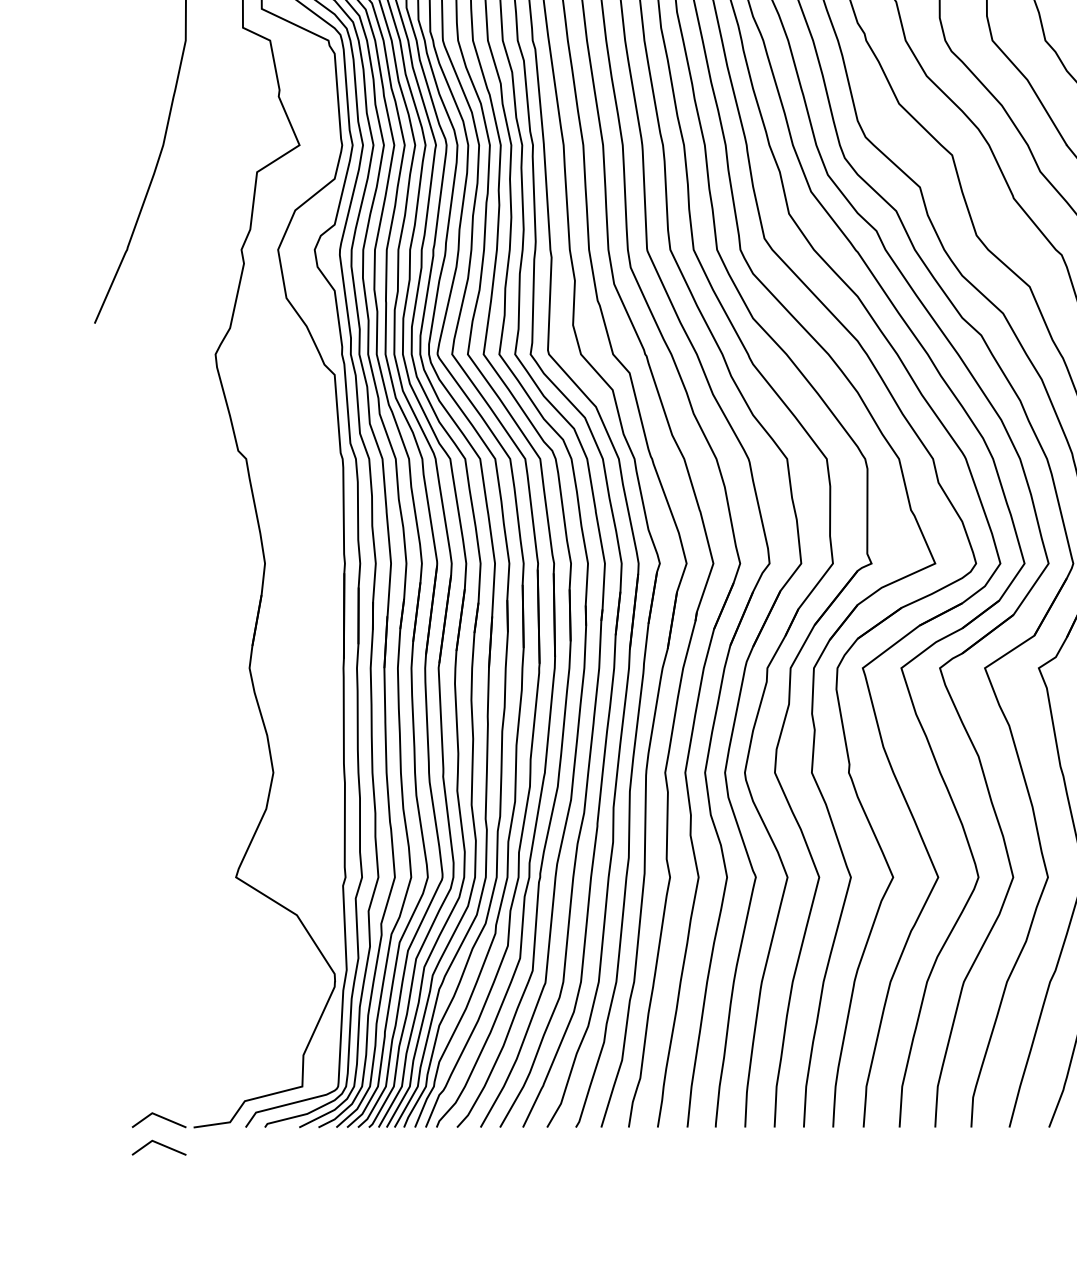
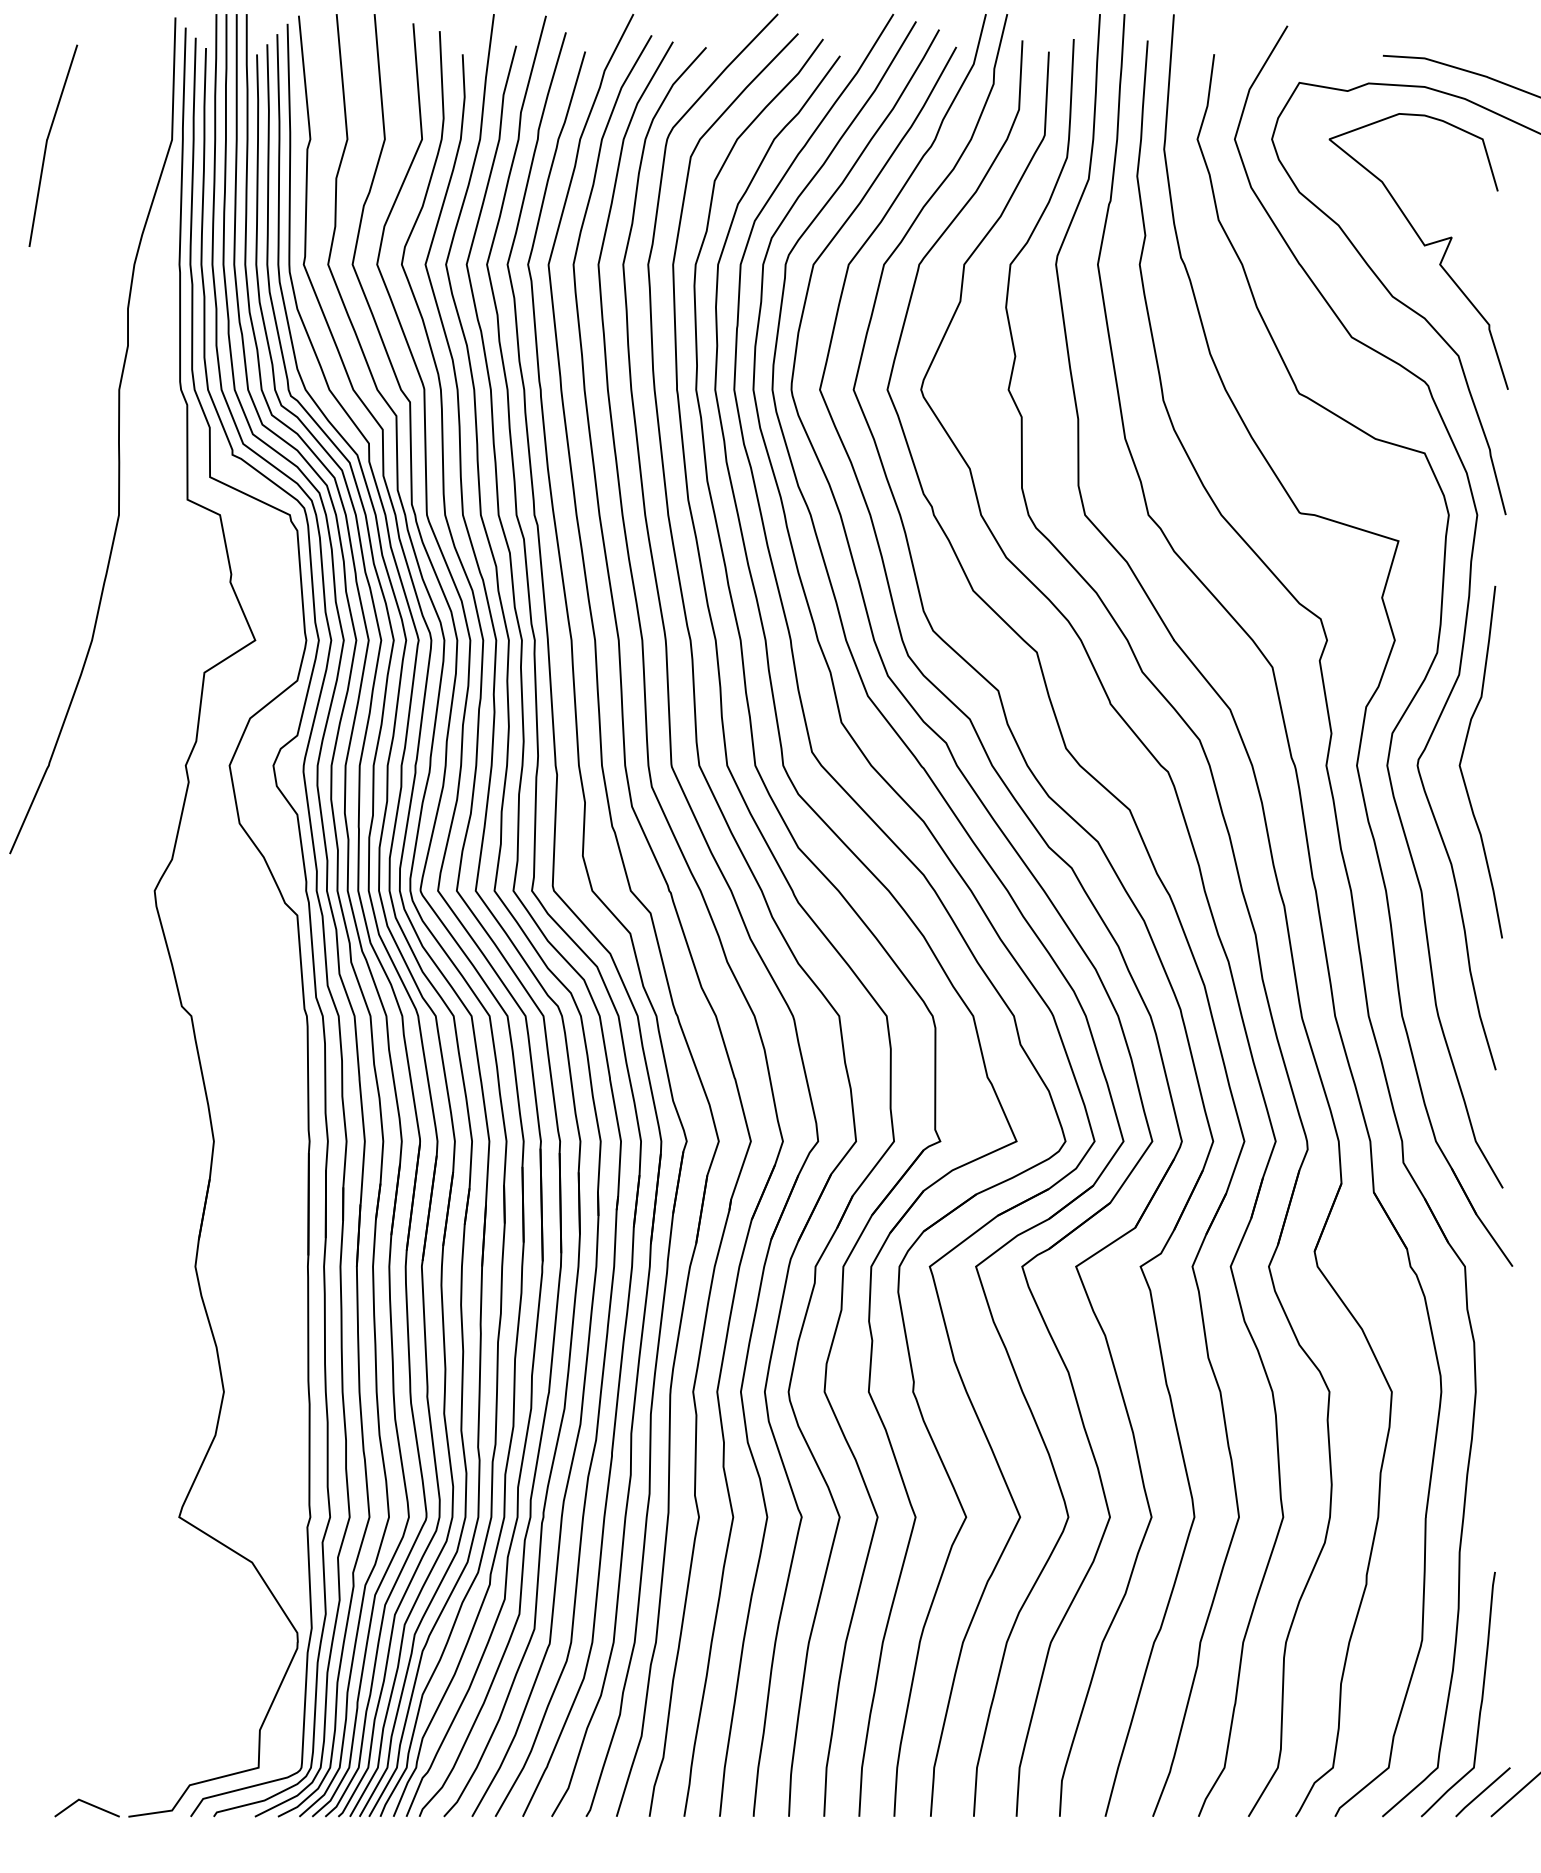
line: (159, 1144) -> (87, 1837), removed

